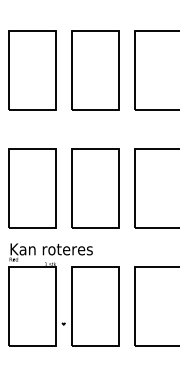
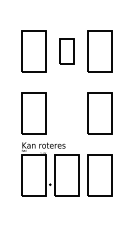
part: (94, 70) -> (66, 51), size x0.6
part: (94, 188) -> (66, 113), removed

